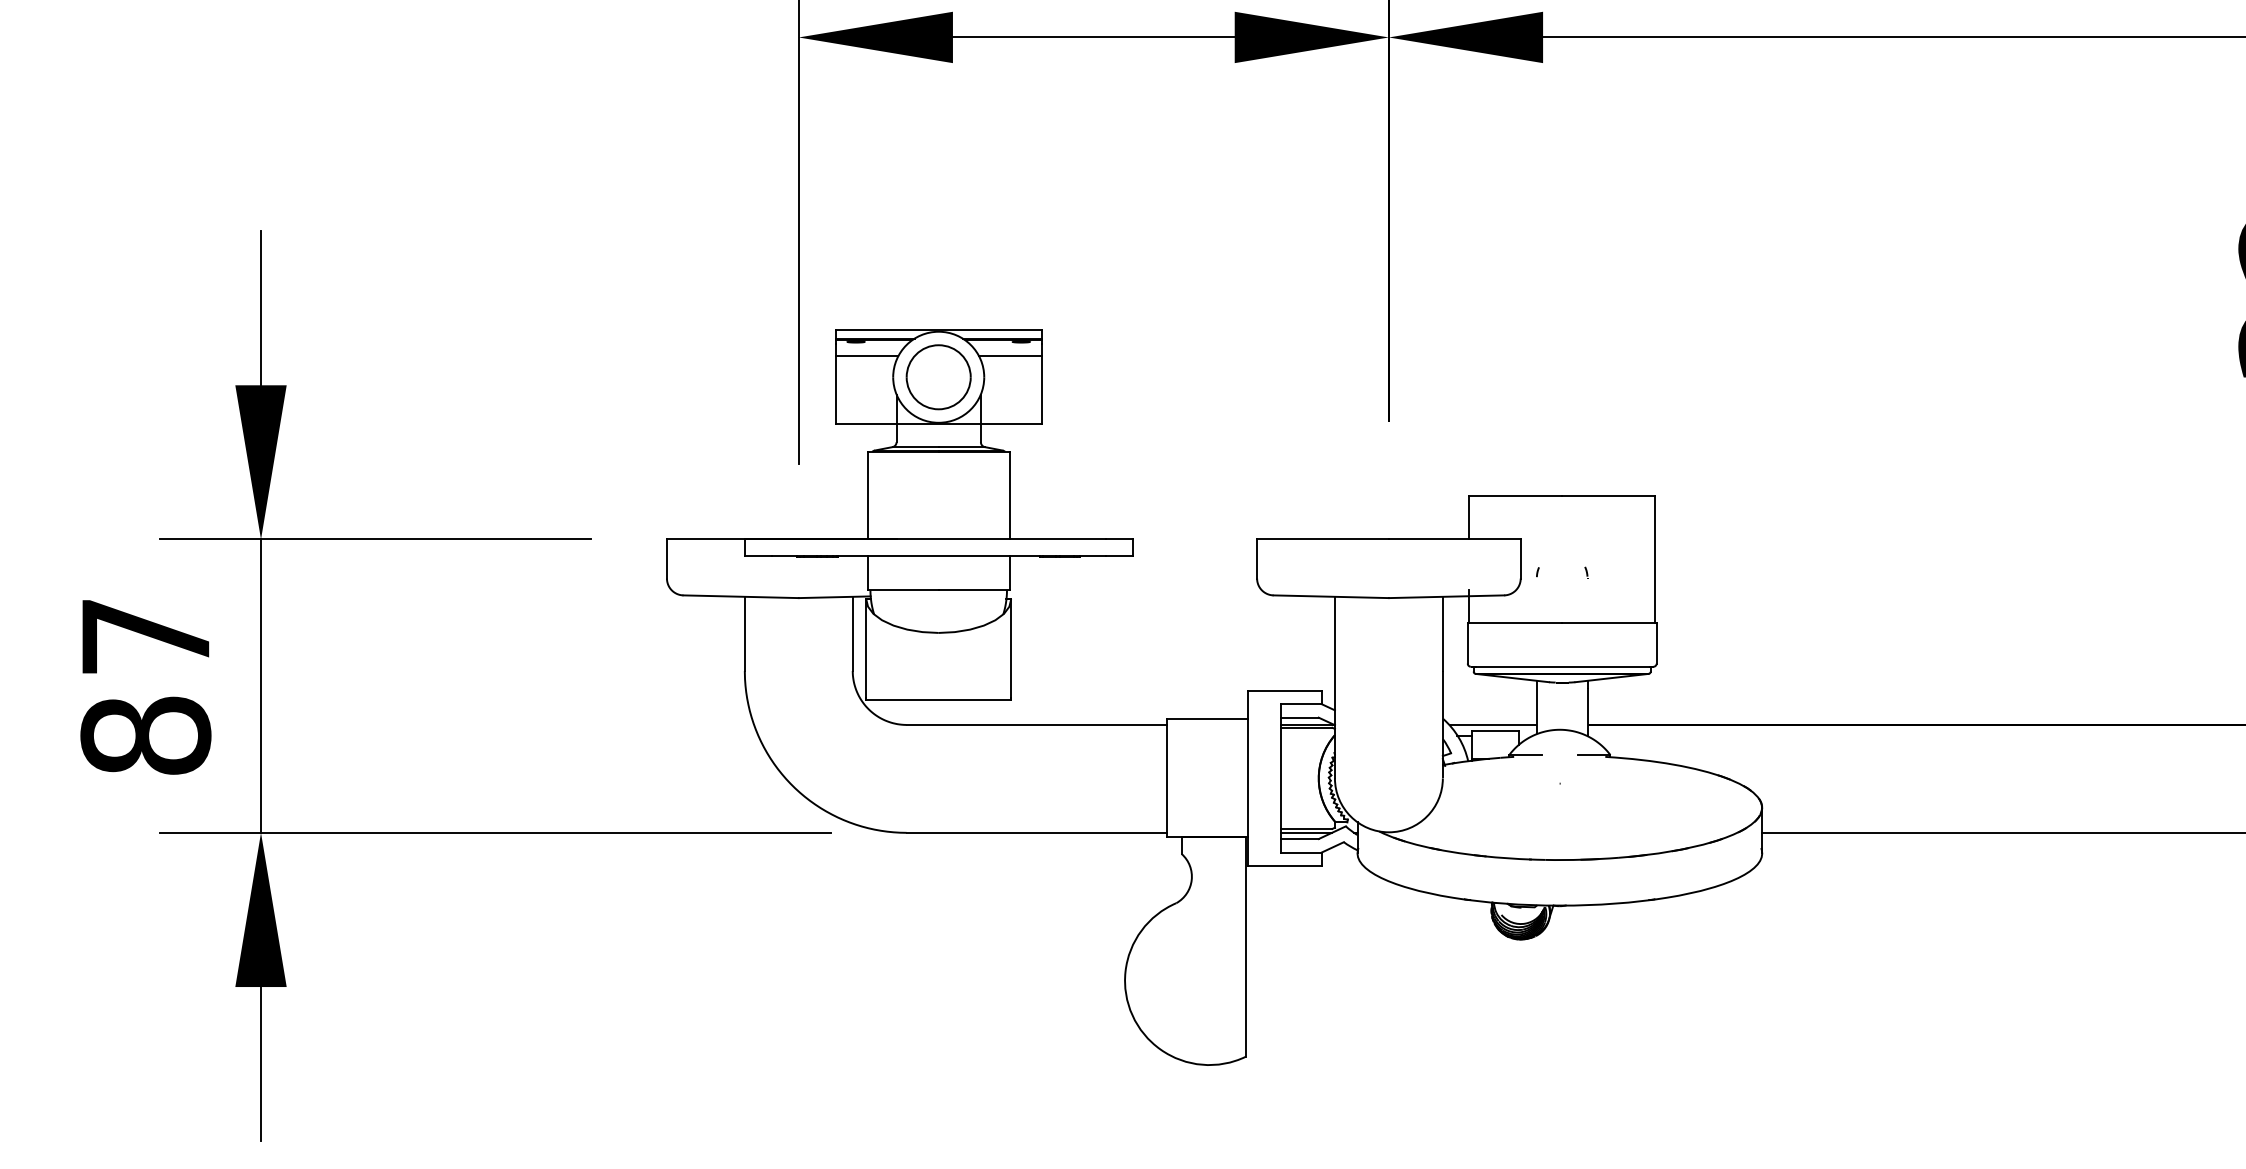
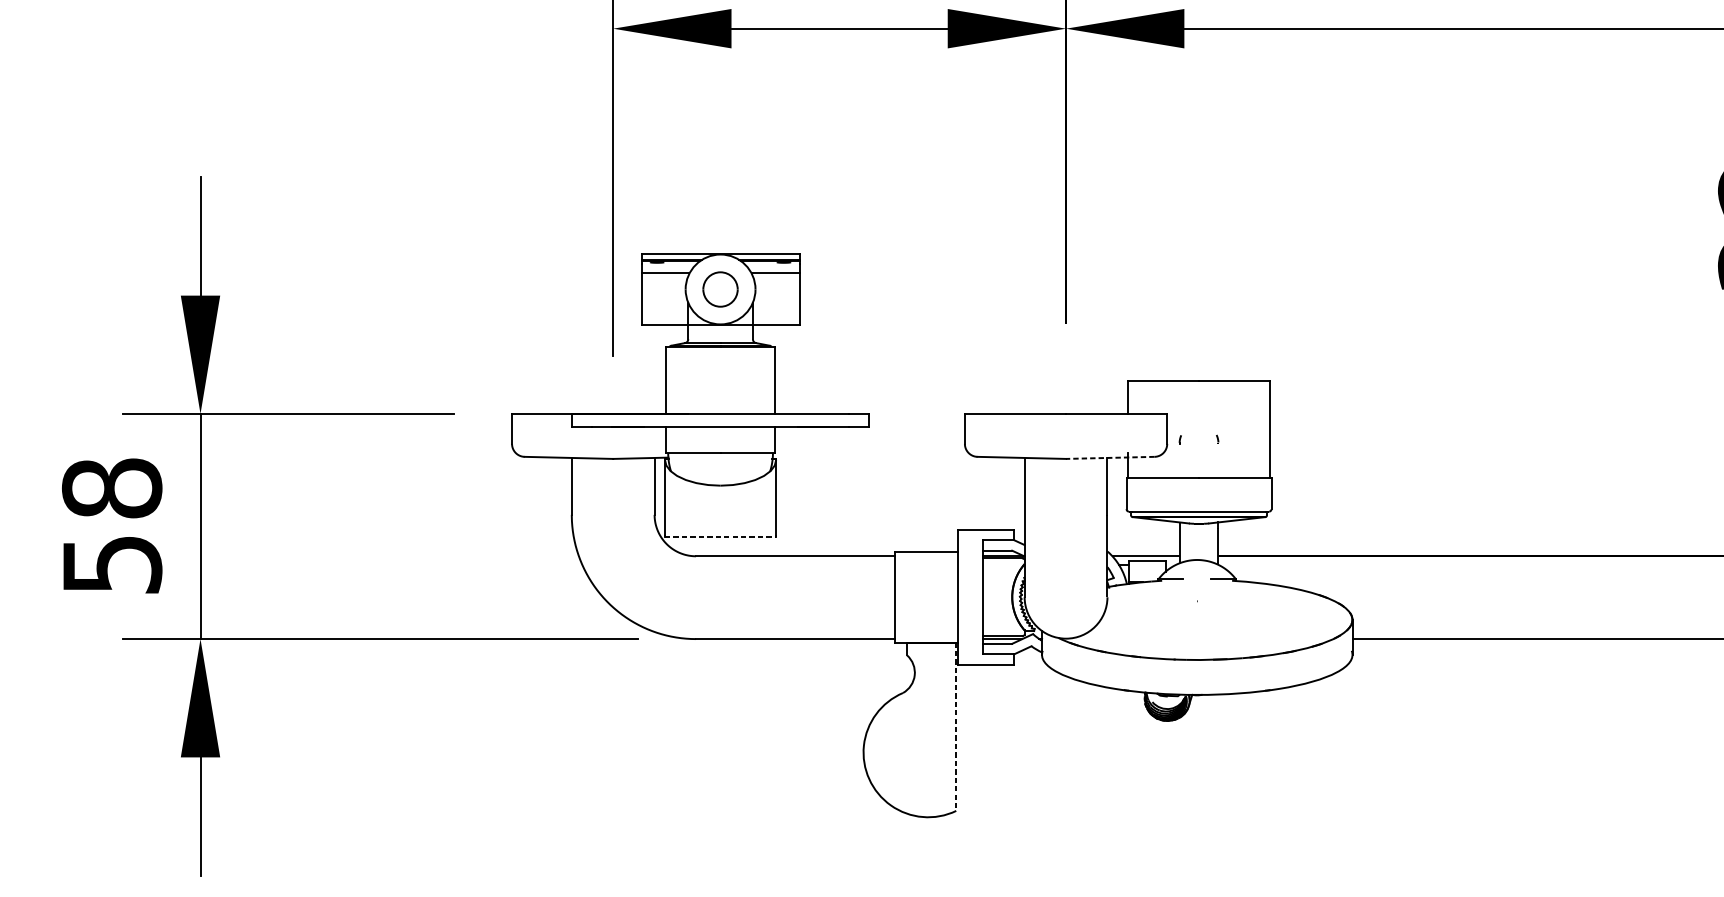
part: (938, 377) -> (720, 289), size x0.7
line: (1446, 596) -> (1110, 457), solid -> dashed
text: (145, 685) -> (111, 526), 87 -> 58
line: (939, 700) -> (721, 537), solid -> dashed
line: (1245, 947) -> (956, 727), solid -> dashed

